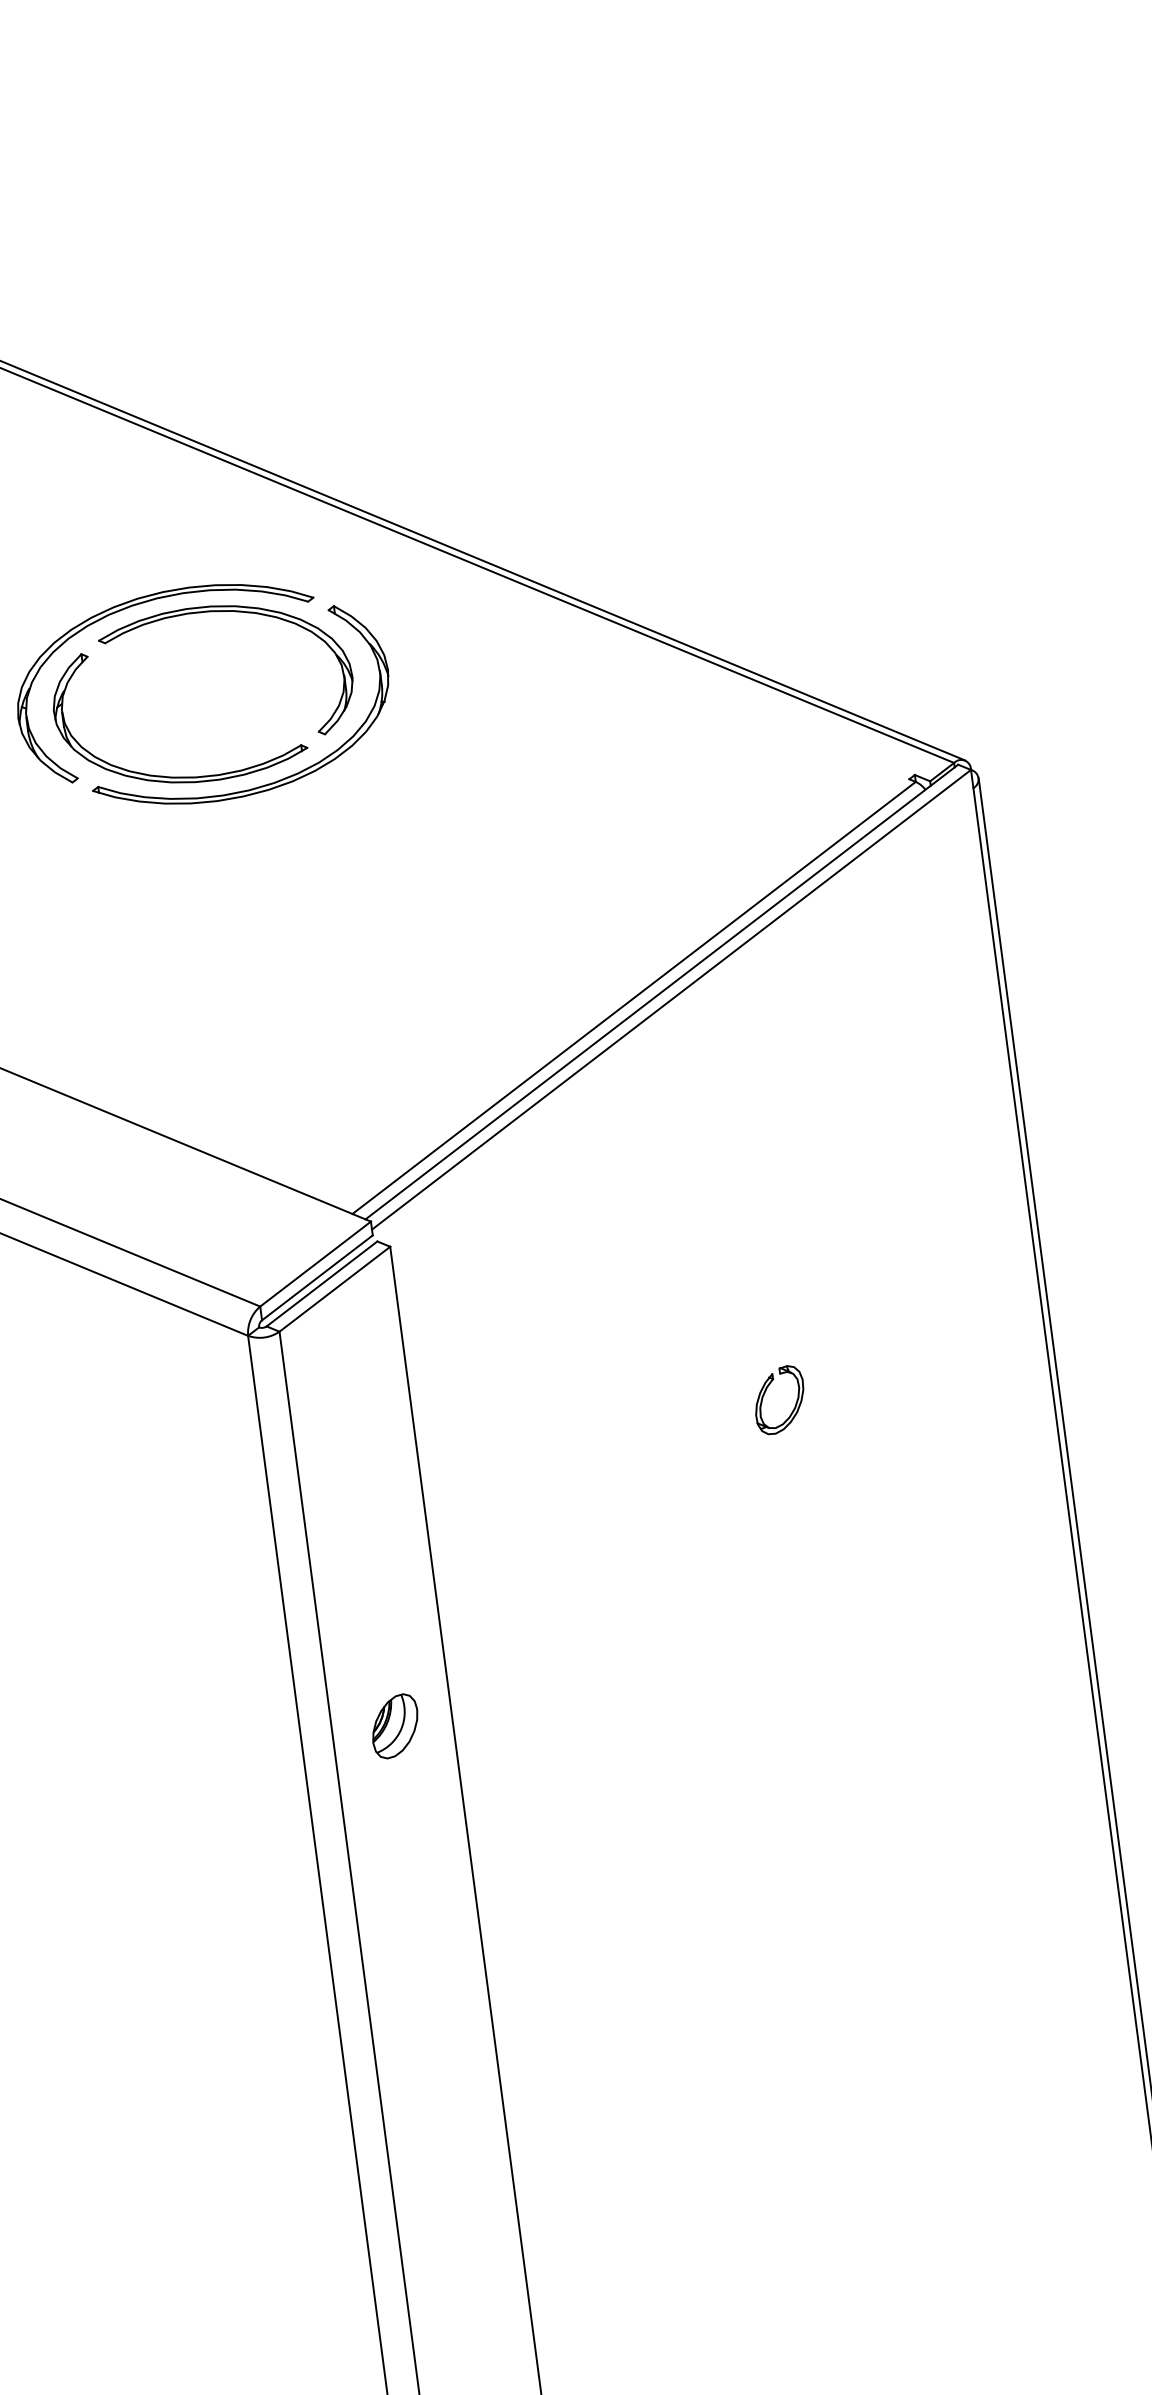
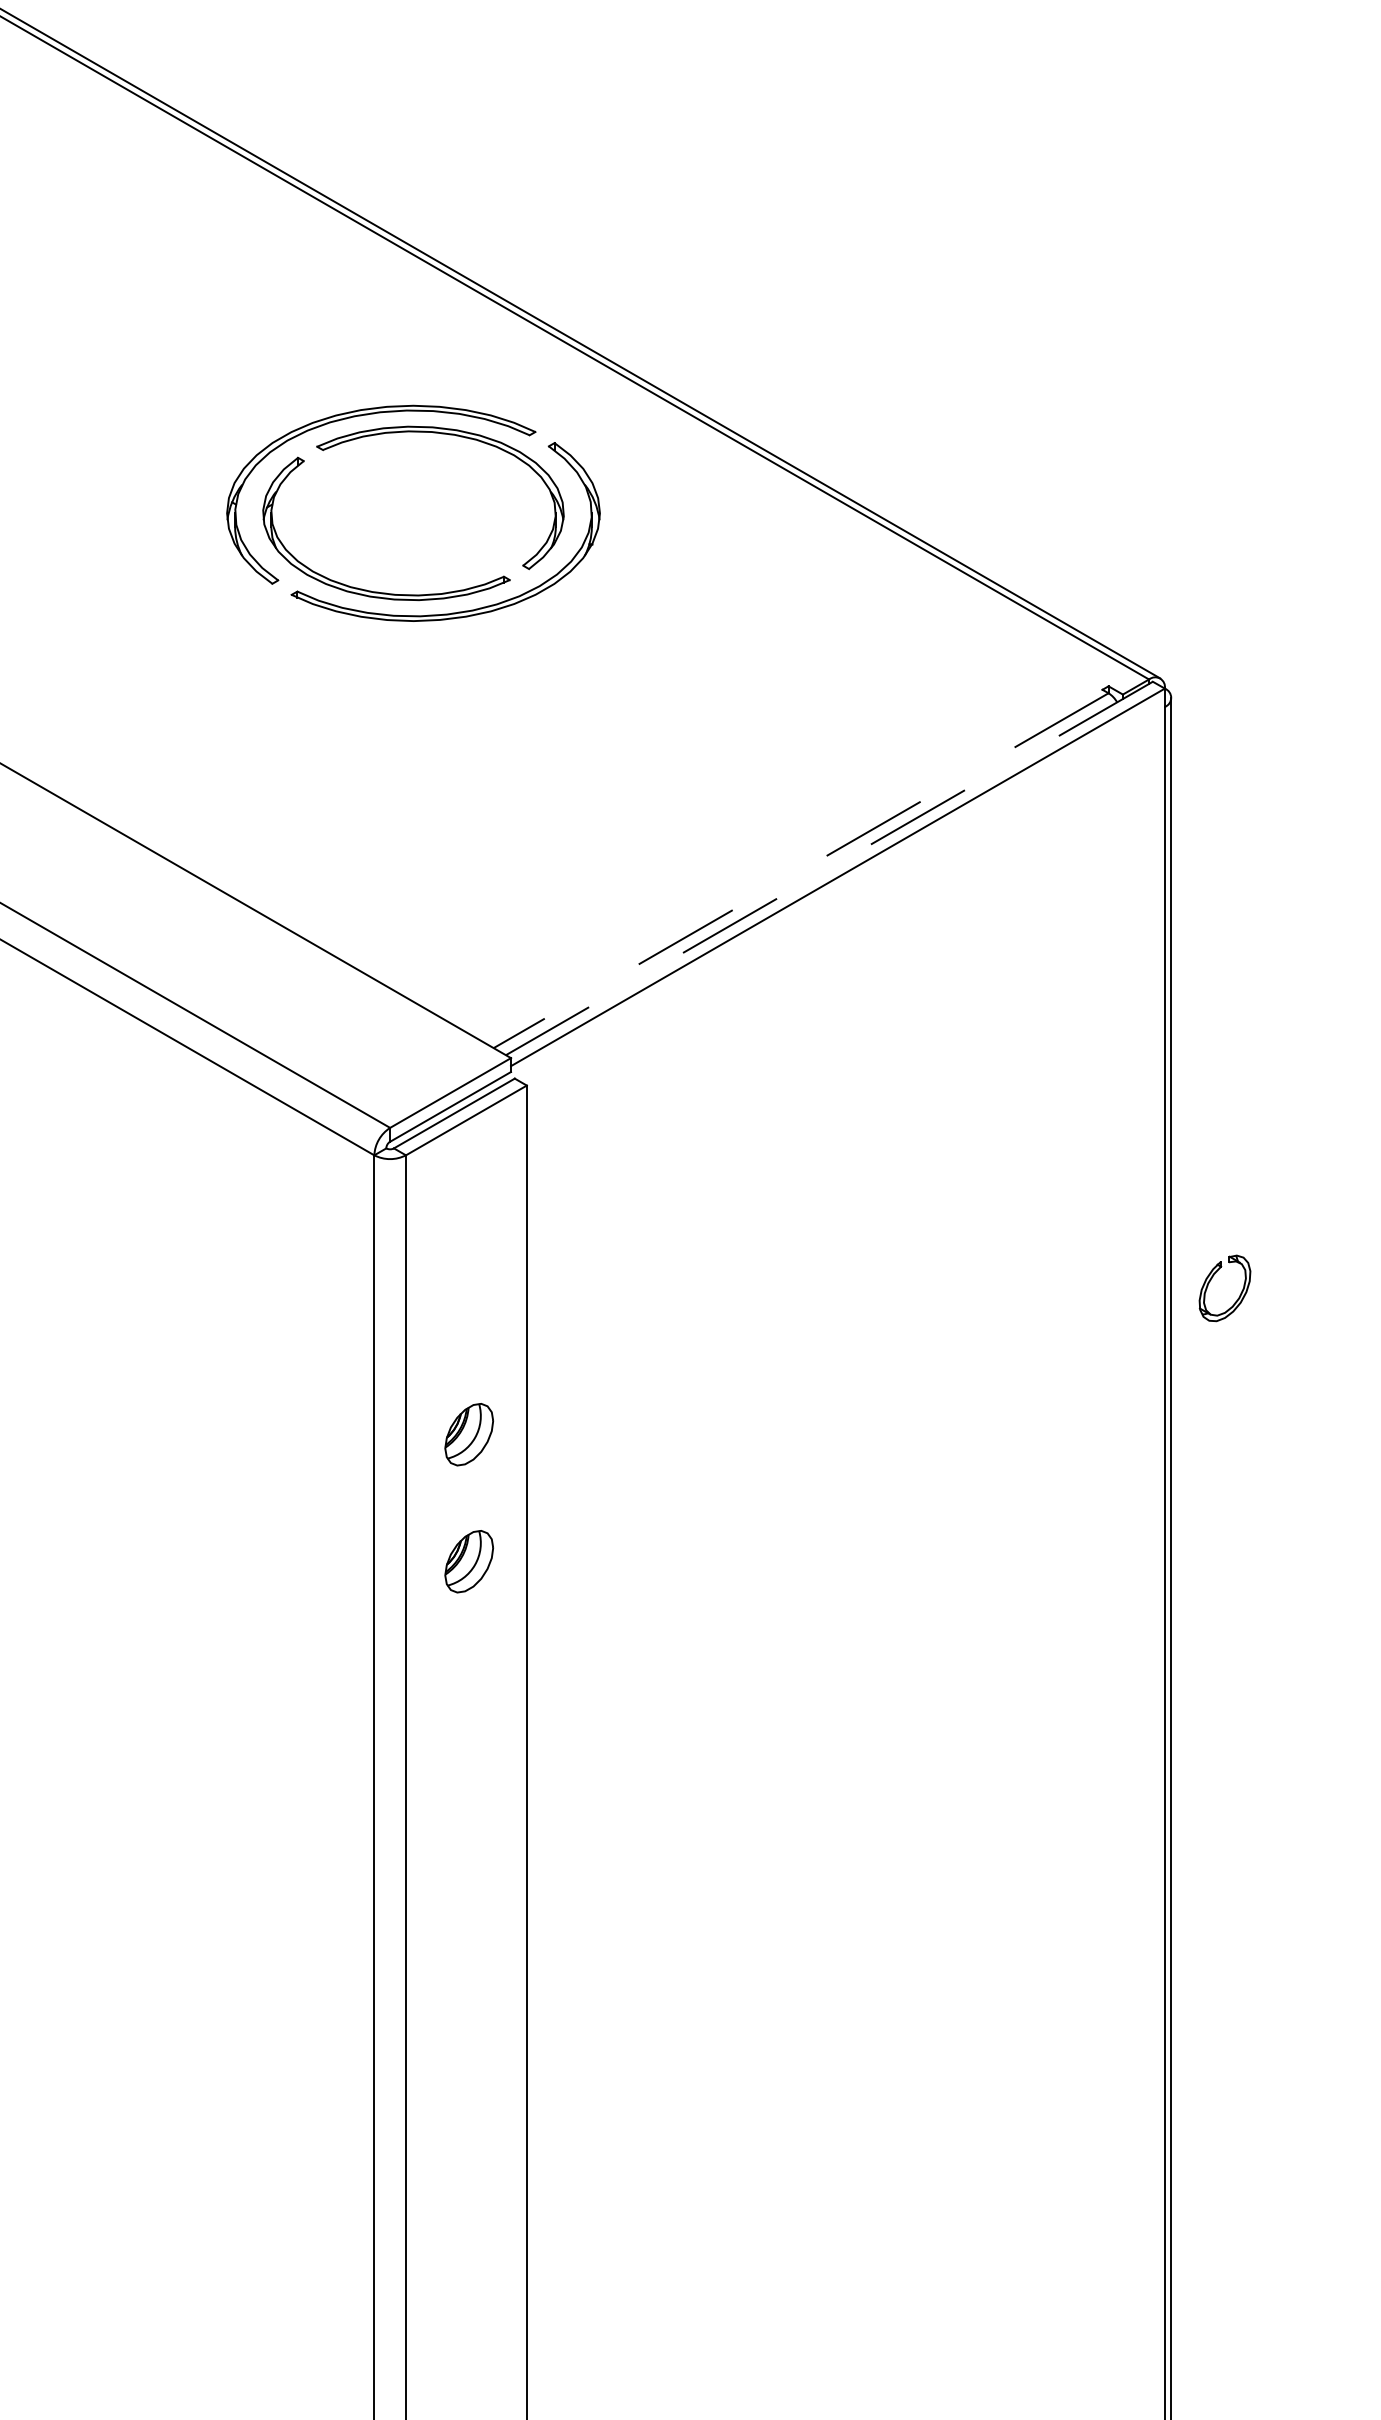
line: (660, 992) -> (828, 868), solid -> dashed
line: (634, 997) -> (801, 870), solid -> dashed
part: (765, 1394) -> (1211, 1280), moved
part: (377, 1600) -> (468, 1434), added

